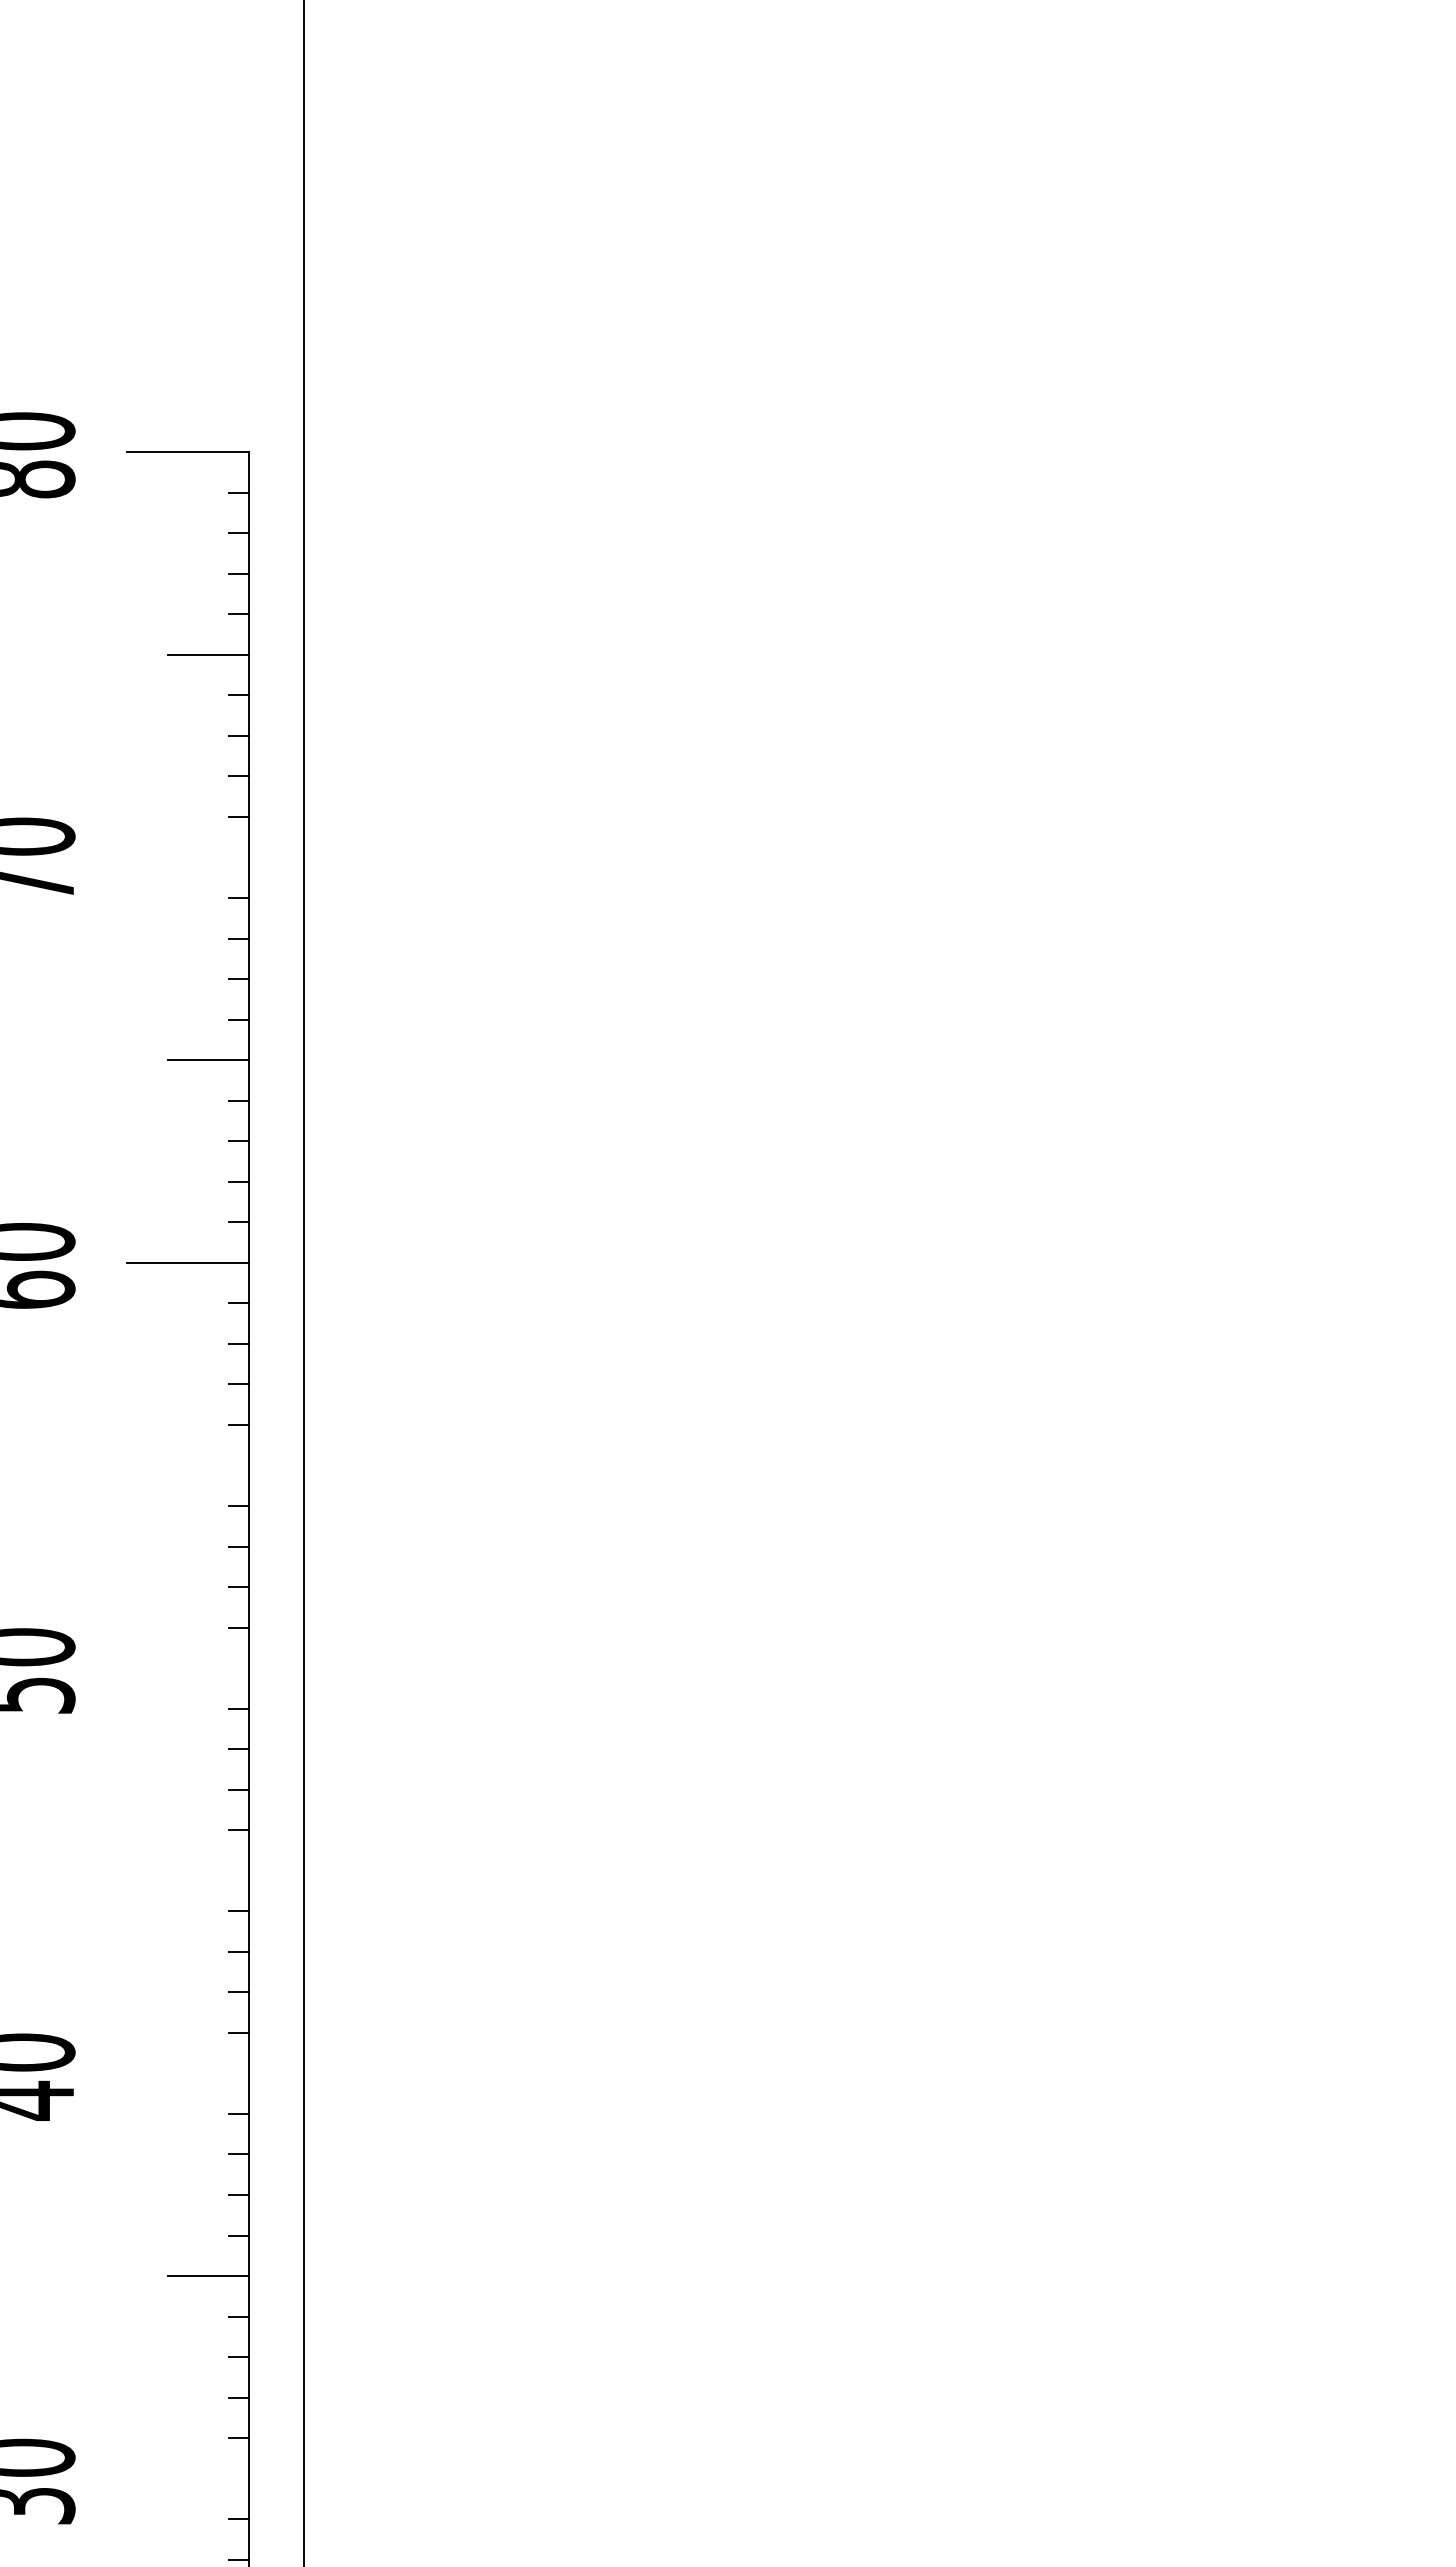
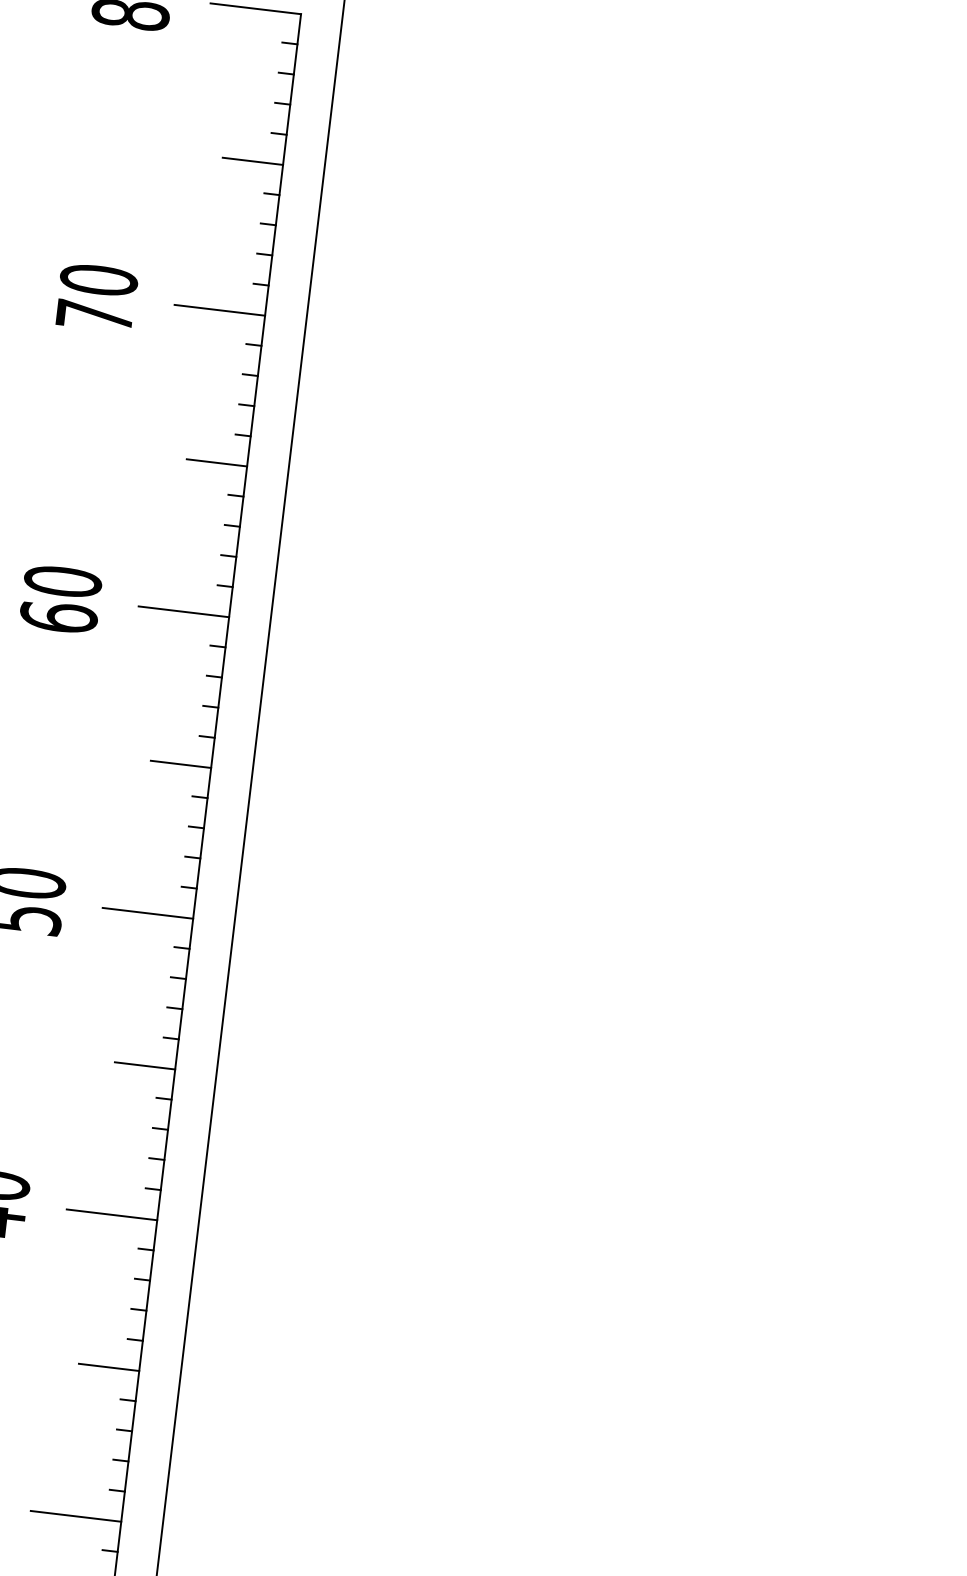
line: (187, 857) -> (219, 310), added
line: (207, 1465) -> (180, 764), added
line: (187, 1668) -> (147, 913), added
line: (207, 1870) -> (144, 1065), added
line: (187, 2073) -> (111, 1214), added
line: (187, 2478) -> (75, 1516), added

